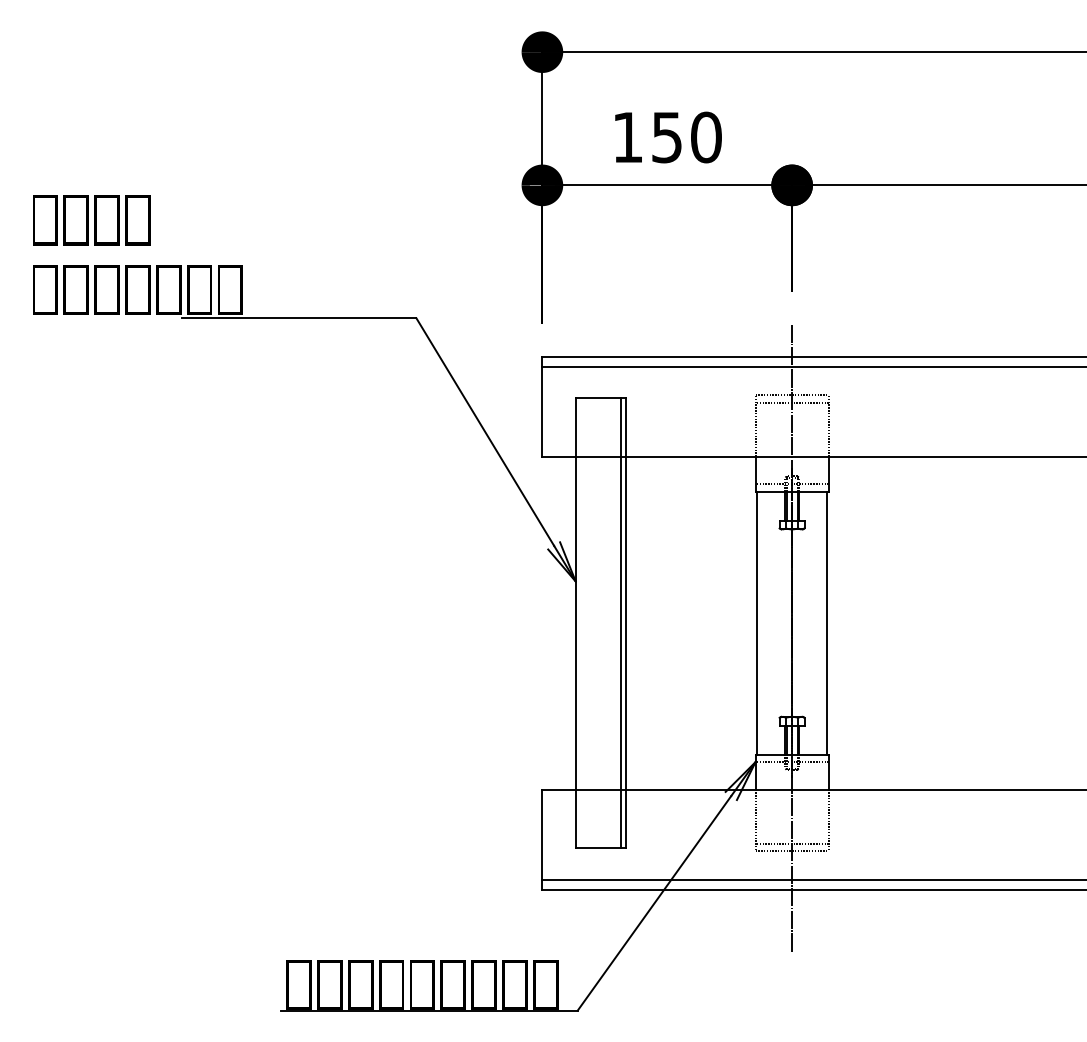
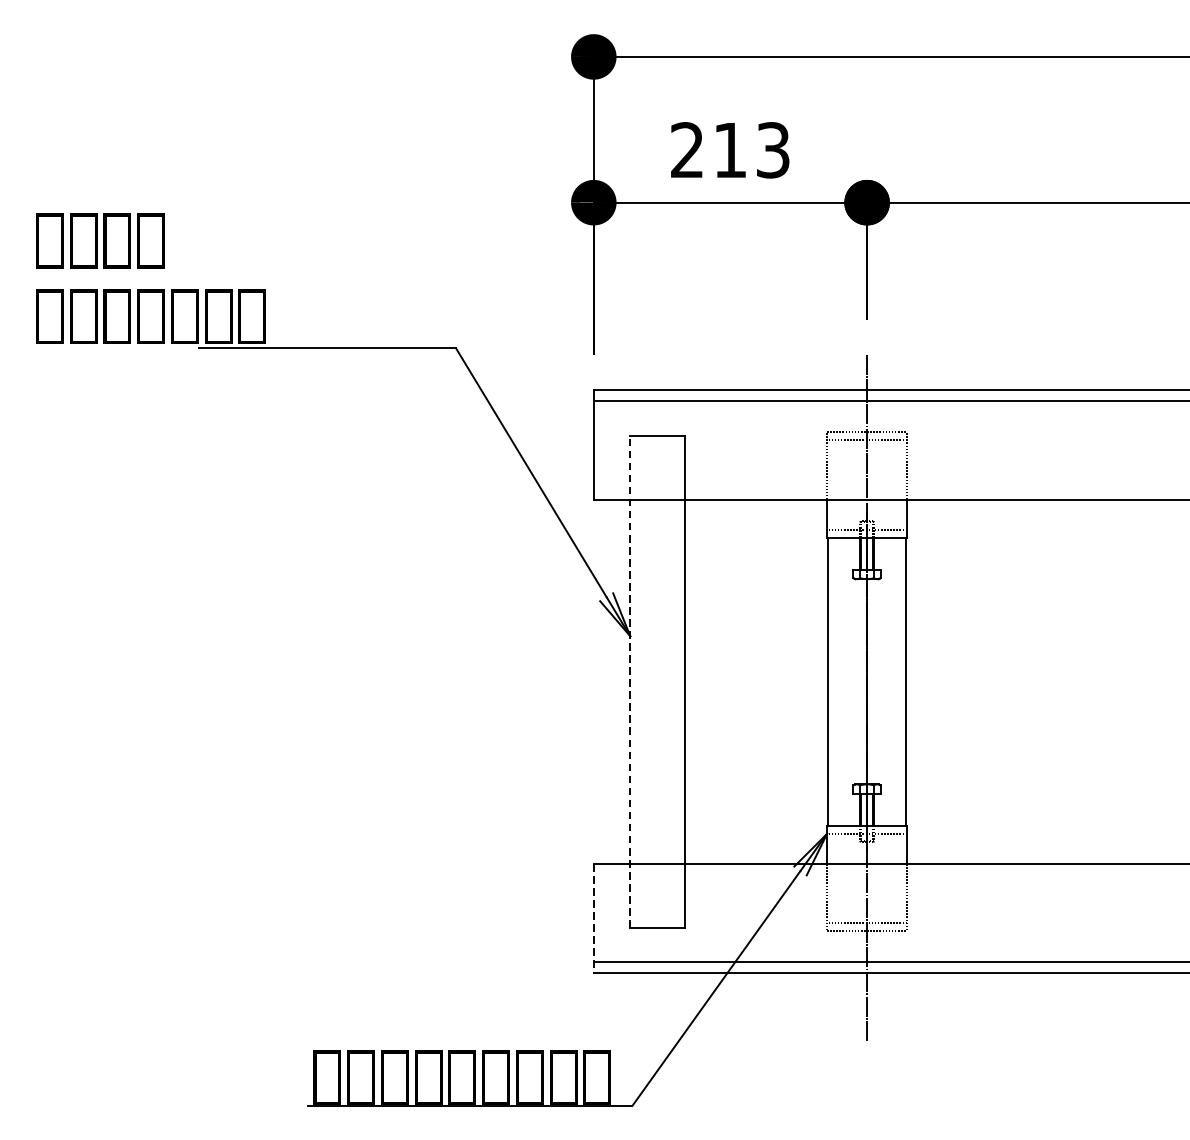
text: (667, 137) -> (730, 150), 150 -> 213
line: (620, 622) -> (679, 681), removed
line: (575, 623) -> (630, 682), solid -> dashed
line: (542, 839) -> (593, 918), solid -> dashed

